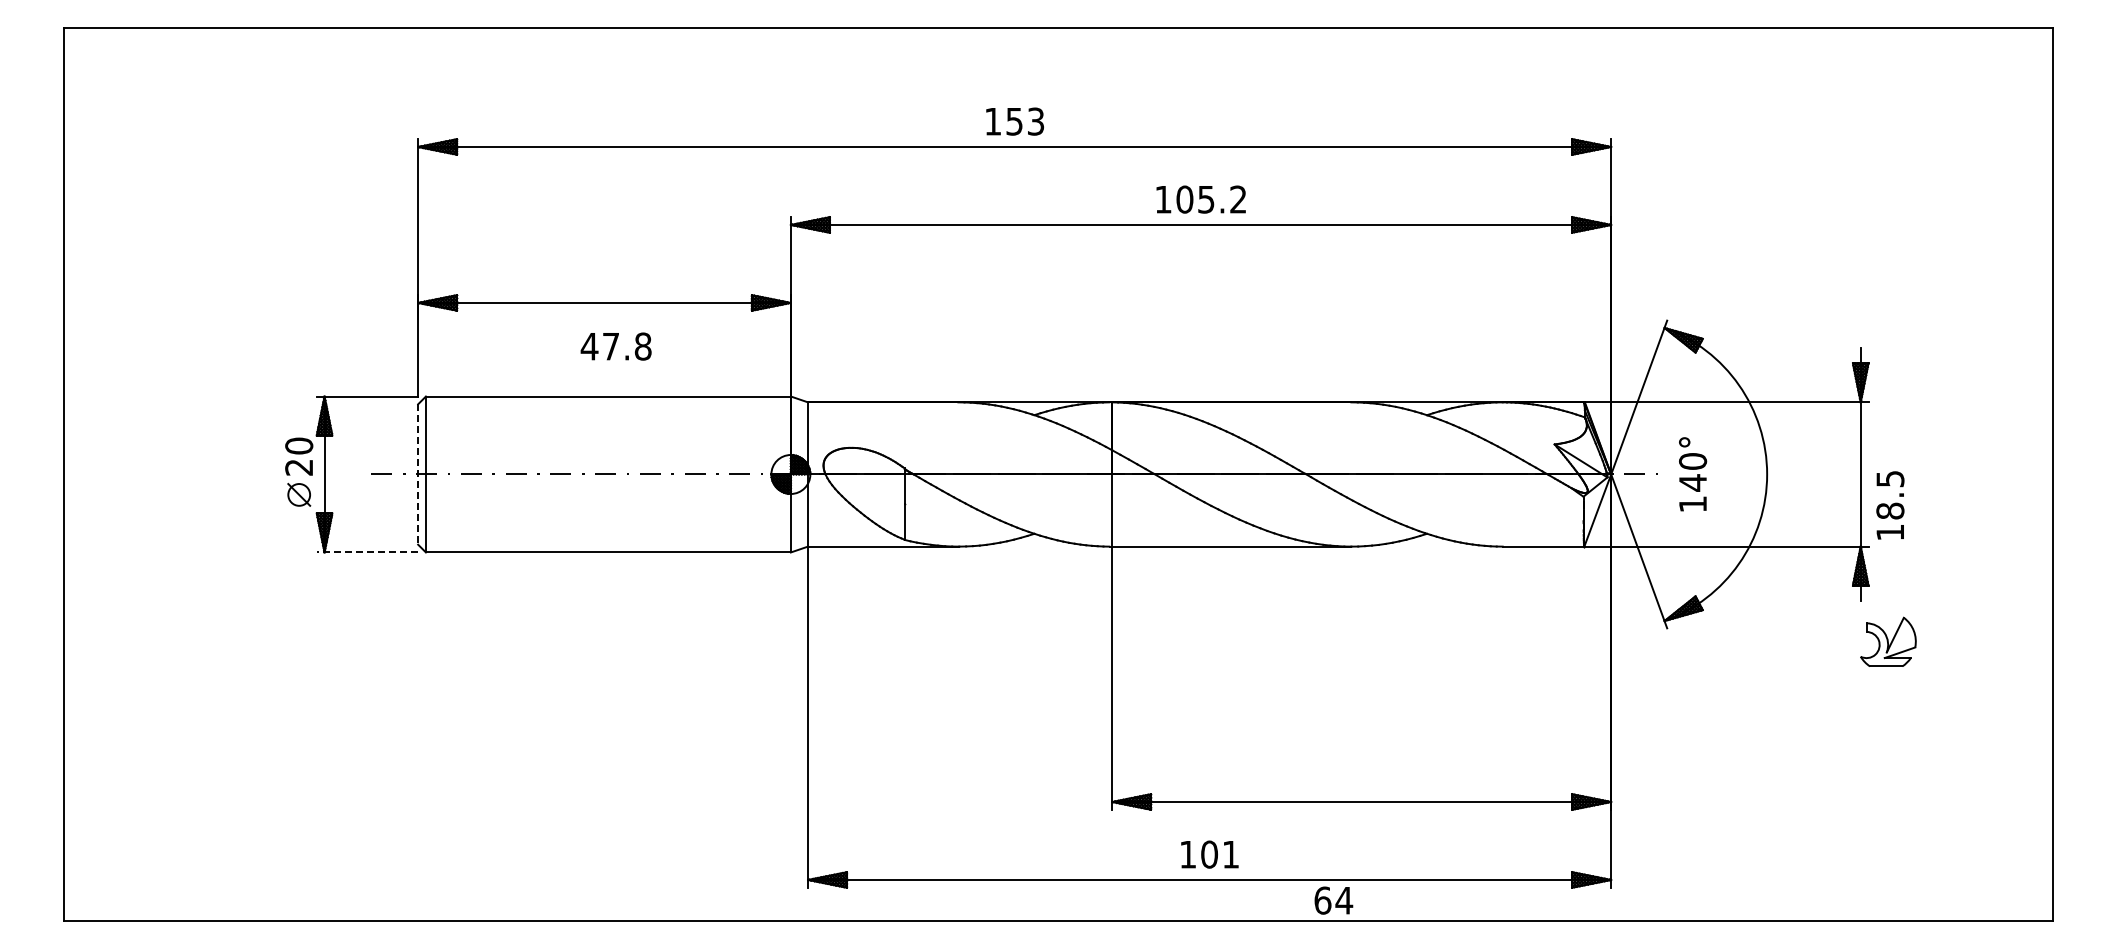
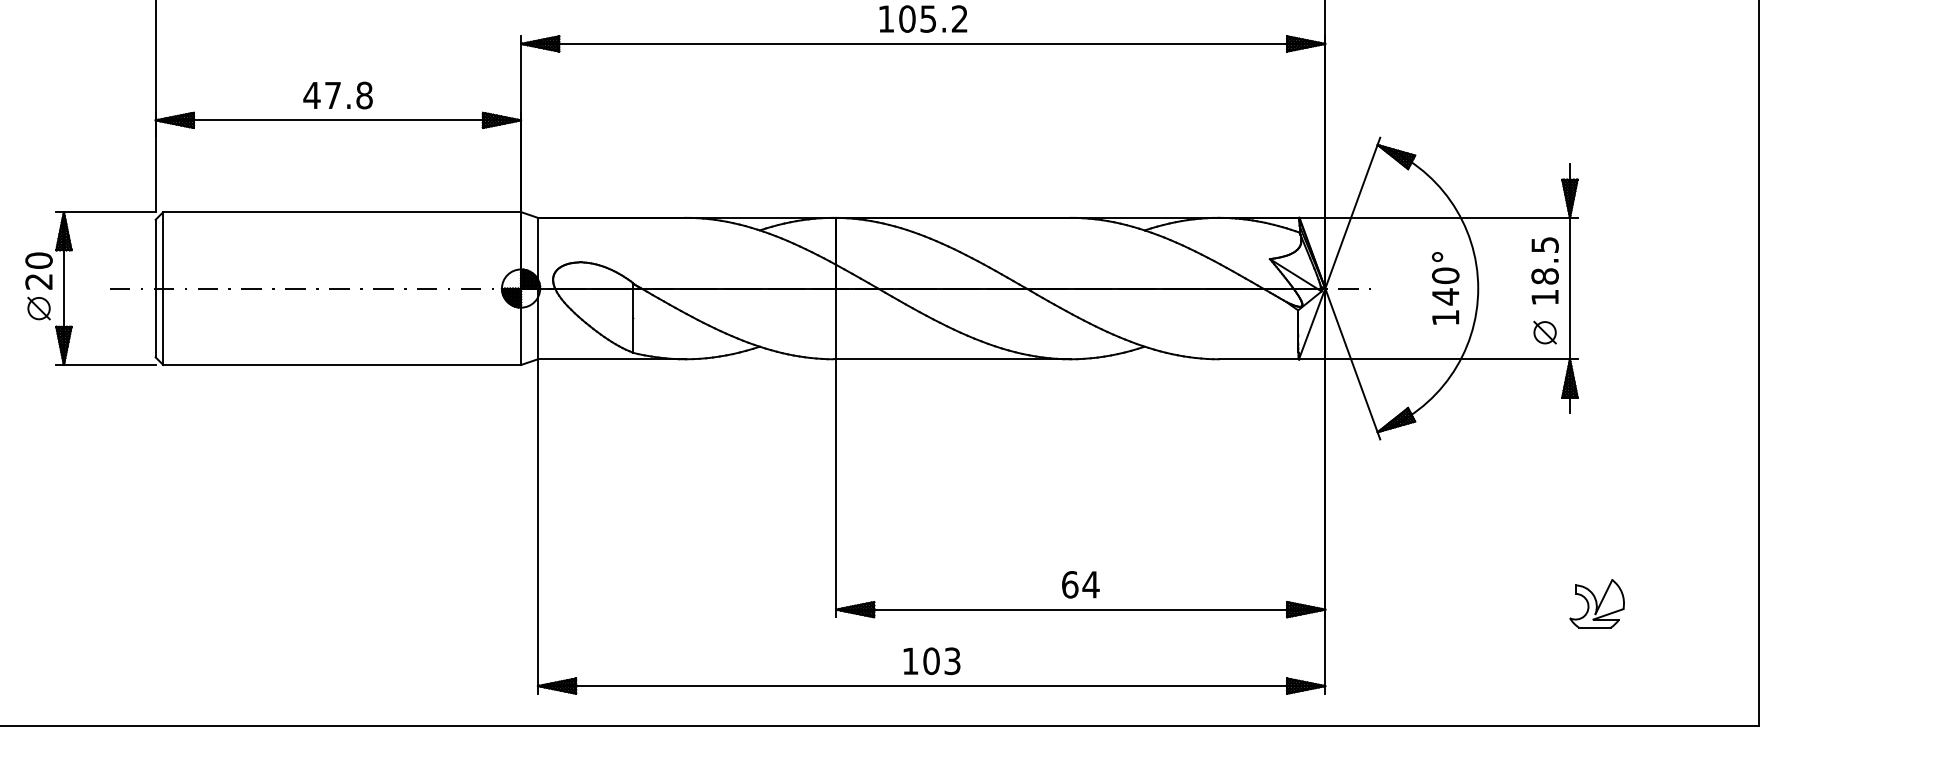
text: (615, 346) -> (337, 95), moved
line: (418, 474) -> (156, 288), dashed -> solid
text: (1693, 474) -> (1446, 288), moved
text: (1890, 505) -> (1545, 270), moved
part: (1835, 519) -> (1545, 332), added
line: (367, 552) -> (106, 365), dashed -> solid
part: (1888, 641) -> (1597, 603), moved
text: (1230, 854) -> (952, 661), 101 -> 103
text: (1333, 900) -> (1080, 584), moved

